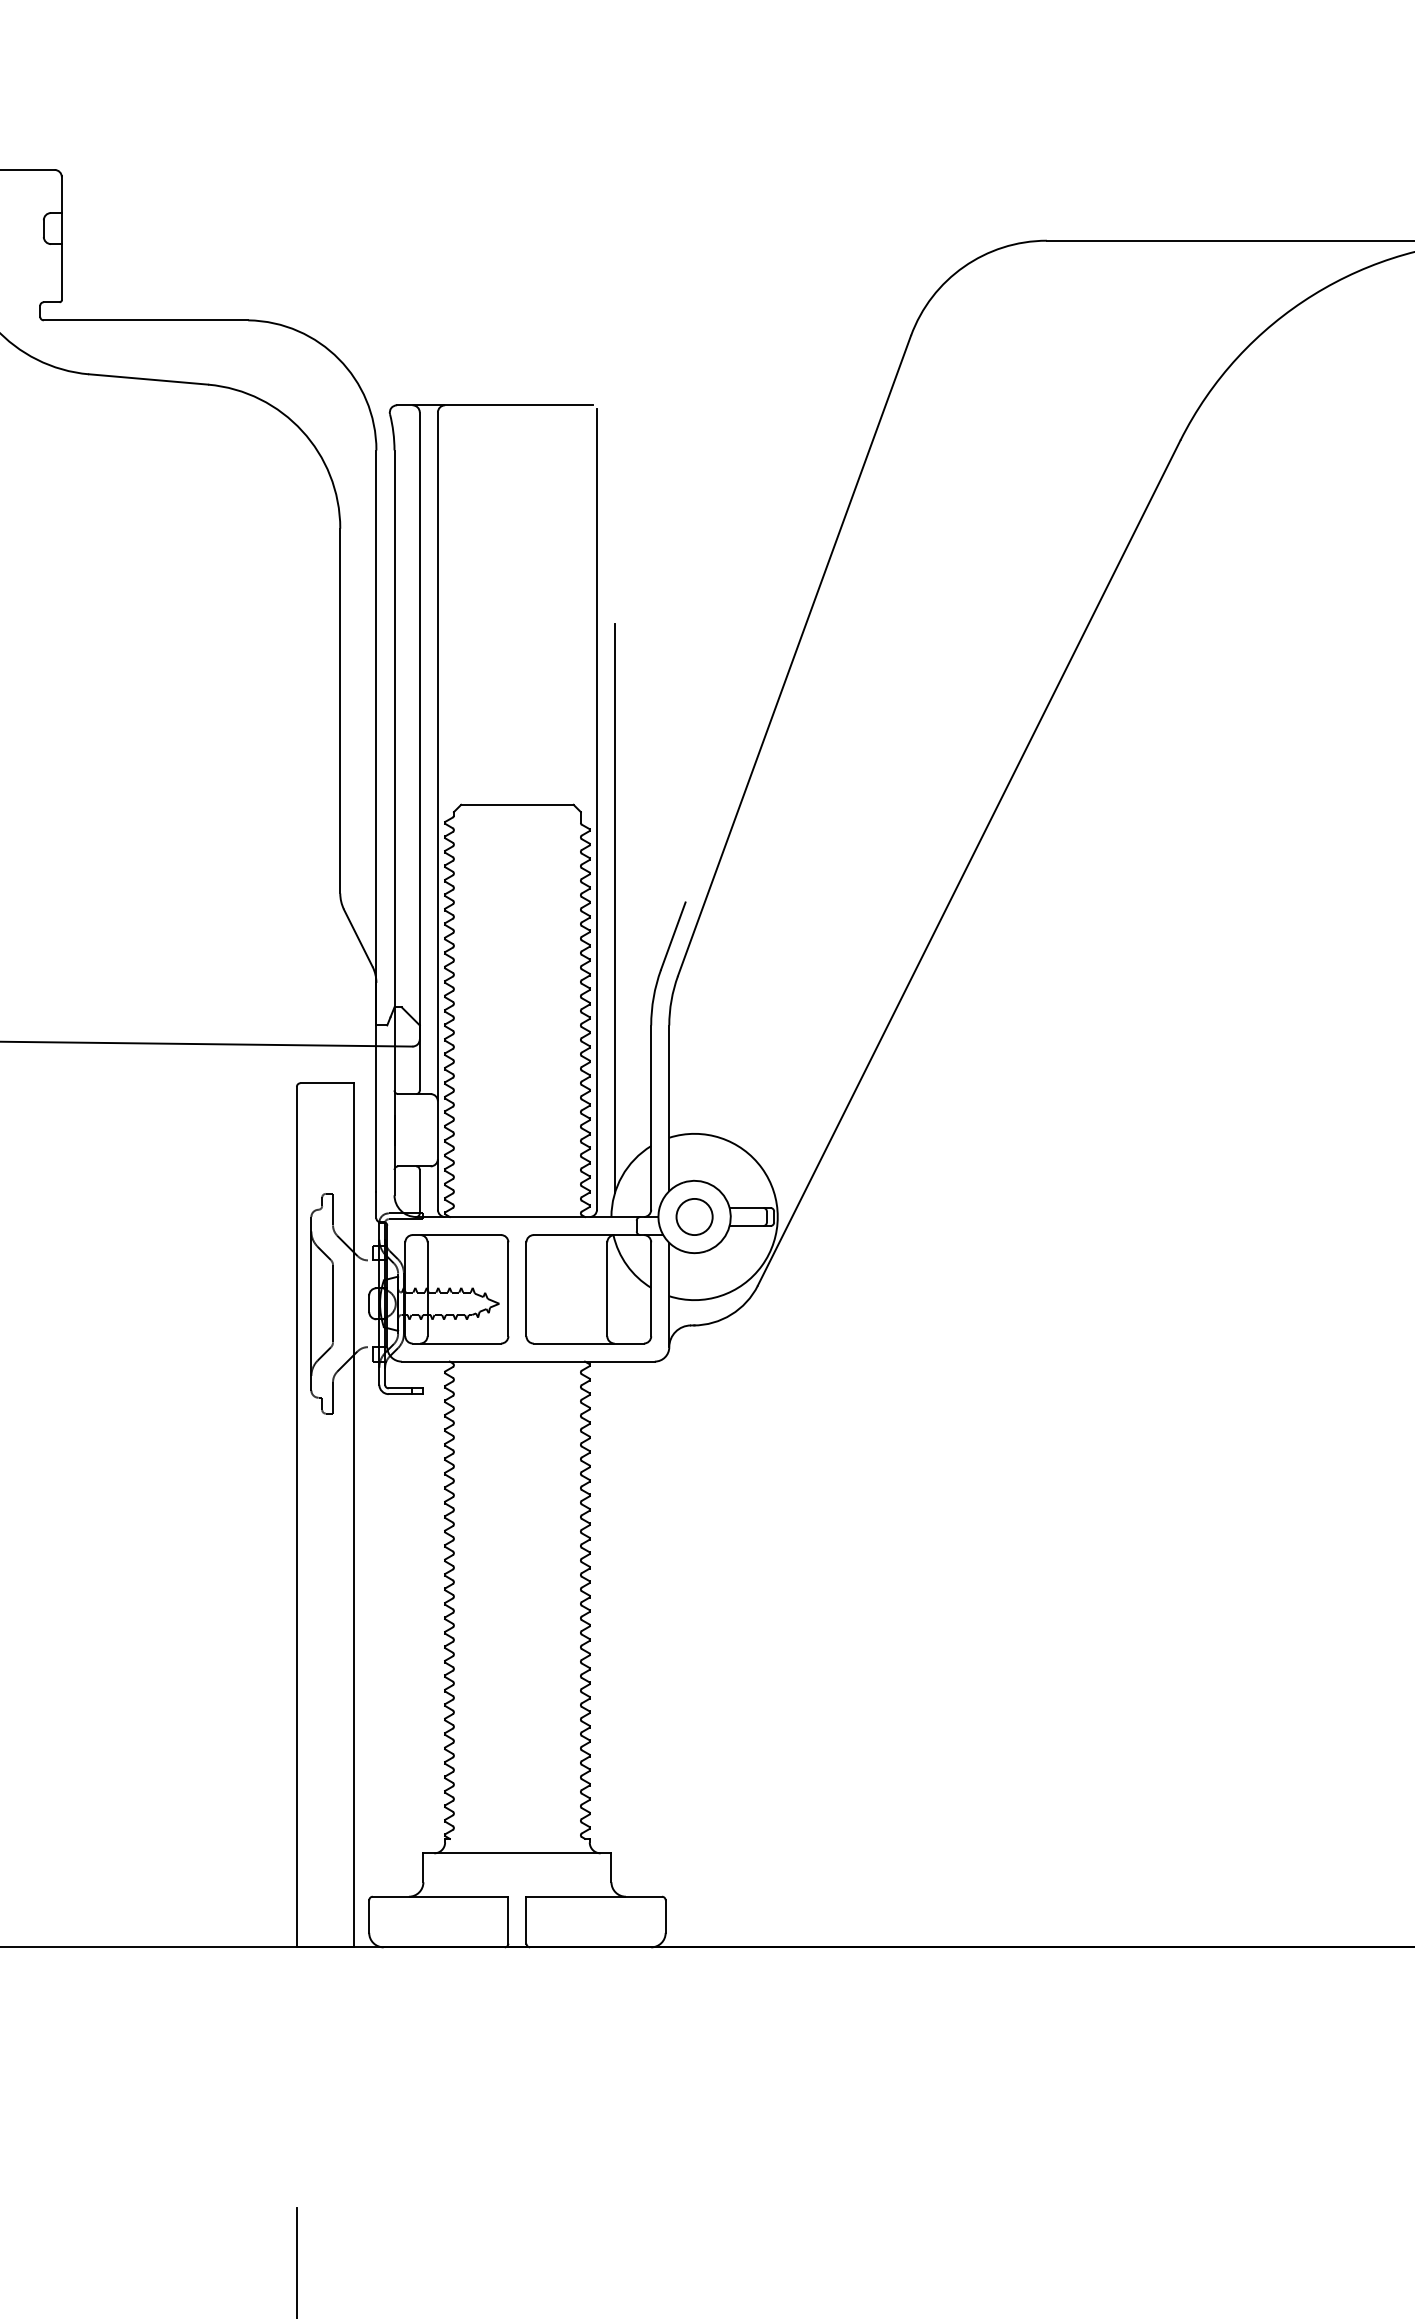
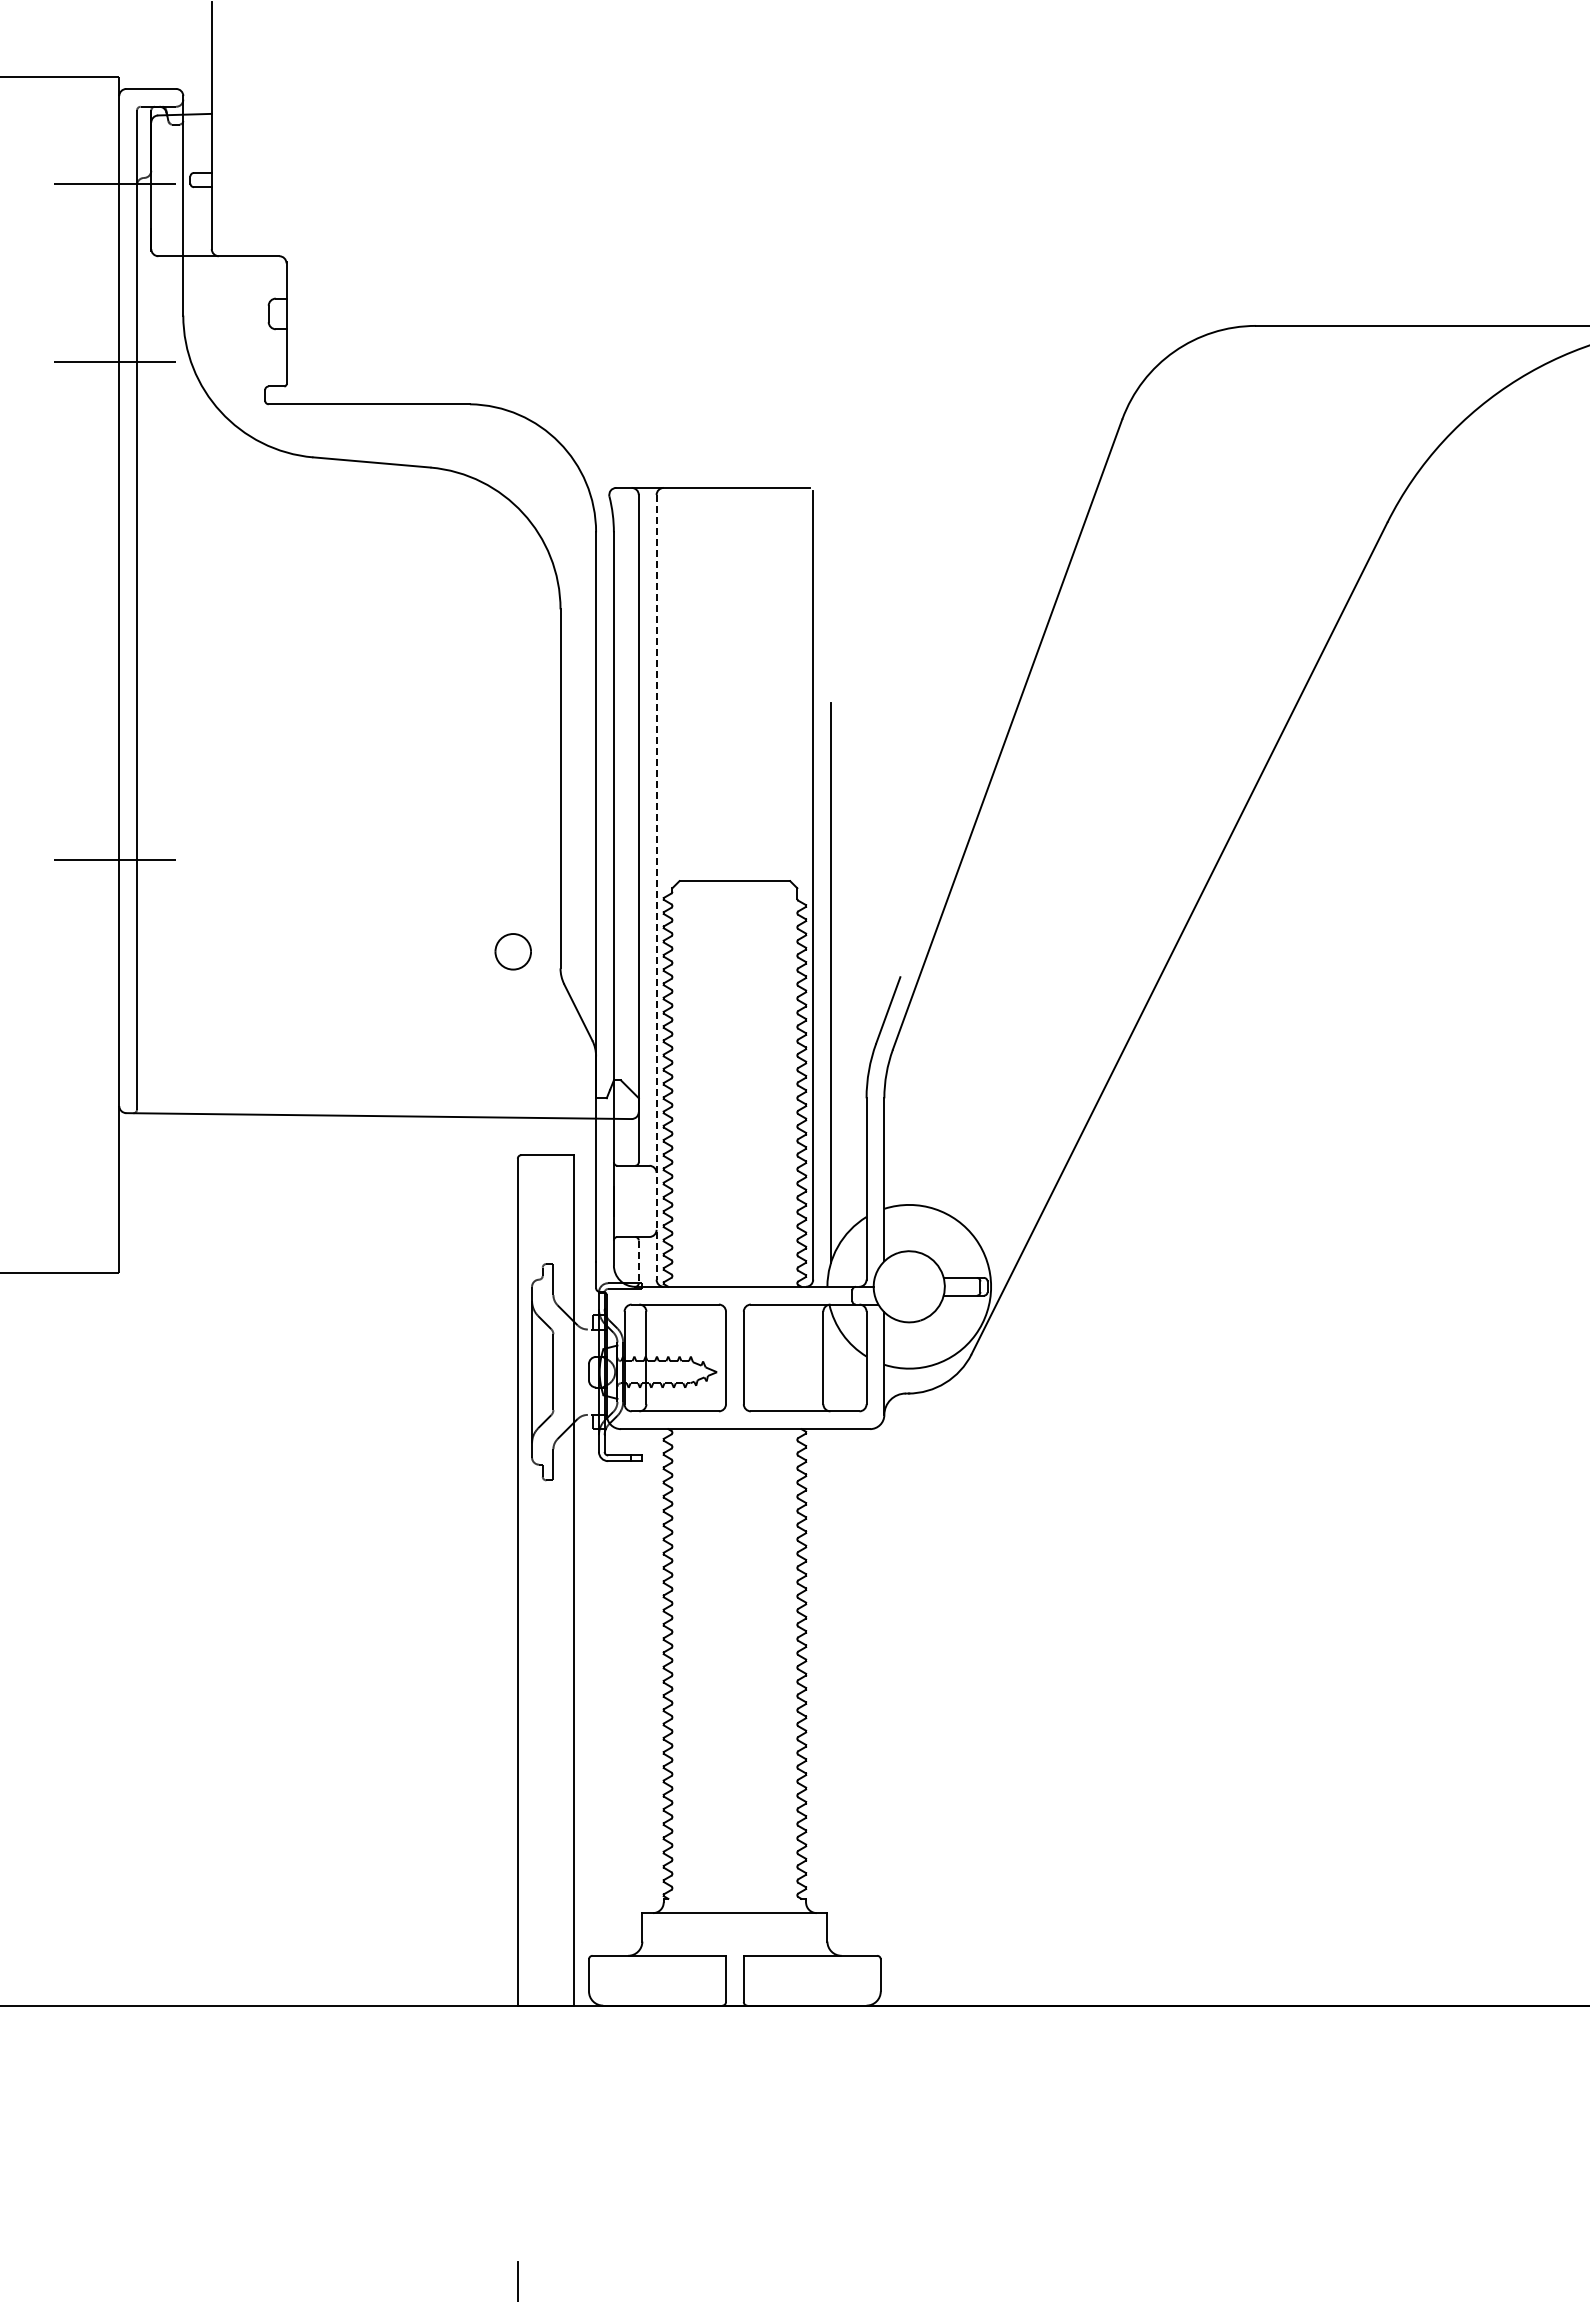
line: (437, 811) -> (656, 887), solid -> dashed
line: (419, 1192) -> (638, 1262), solid -> dashed
part: (693, 1216) -> (512, 951), moved

